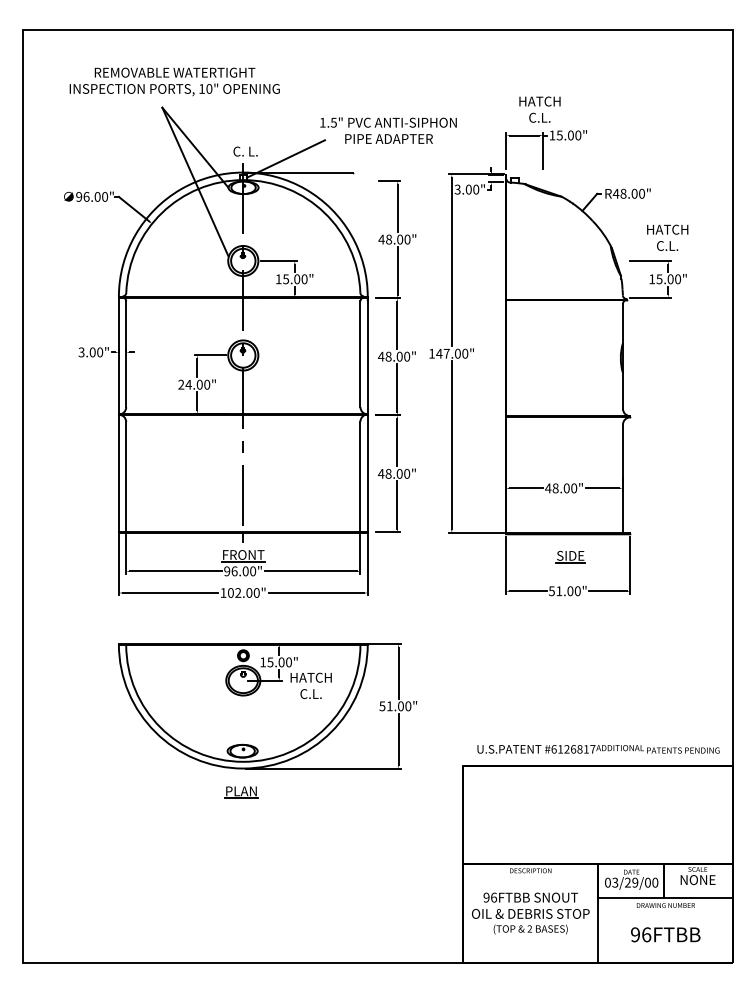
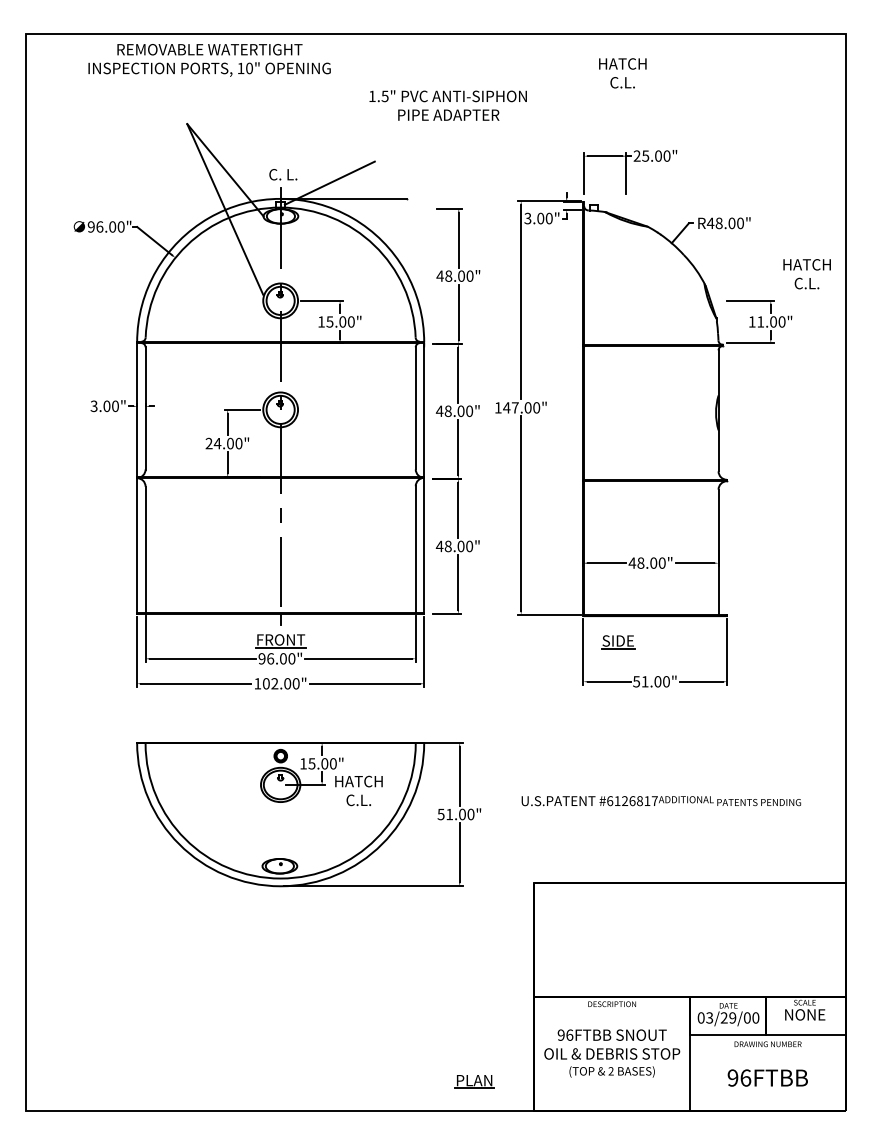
text: (174, 82) -> (209, 60), moved
text: (539, 109) -> (622, 73), moved
text: (387, 130) -> (447, 105), moved
text: (551, 134) -> (636, 155), 15.00" -> 25.00"
text: (667, 238) -> (806, 274), moved
text: (659, 278) -> (760, 321), 15.00" -> 11.00"
part: (570, 557) -> (618, 642), moved
text: (598, 749) -> (661, 801), moved
part: (241, 792) -> (474, 1081), moved

